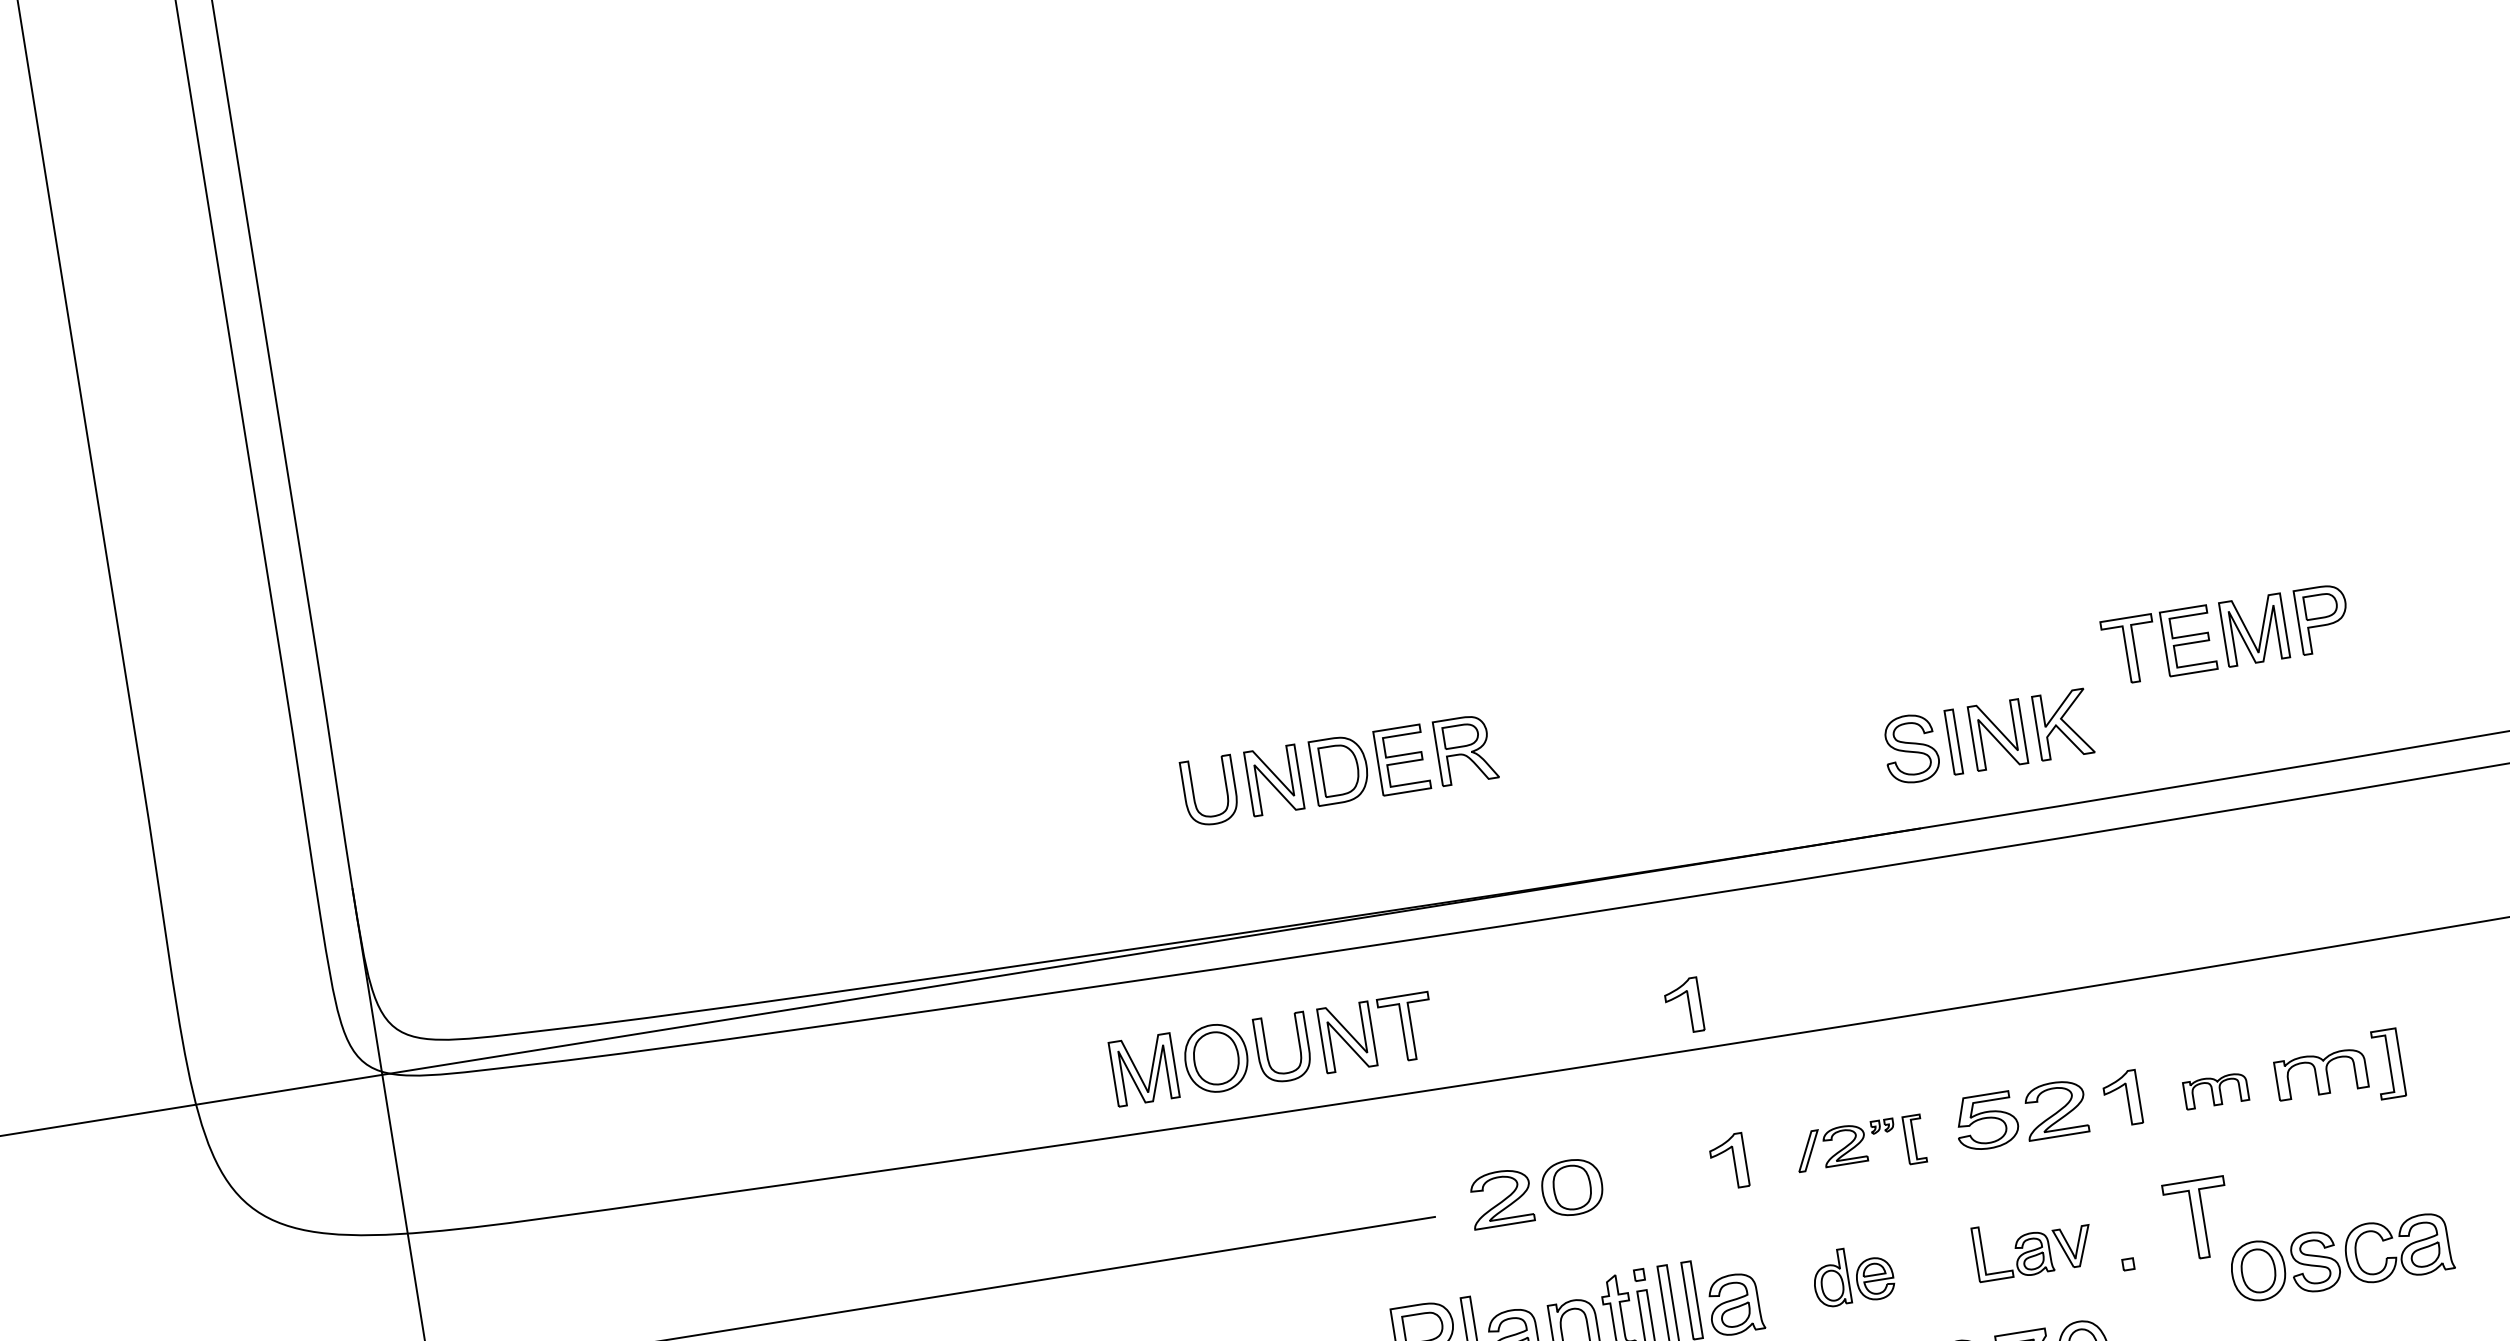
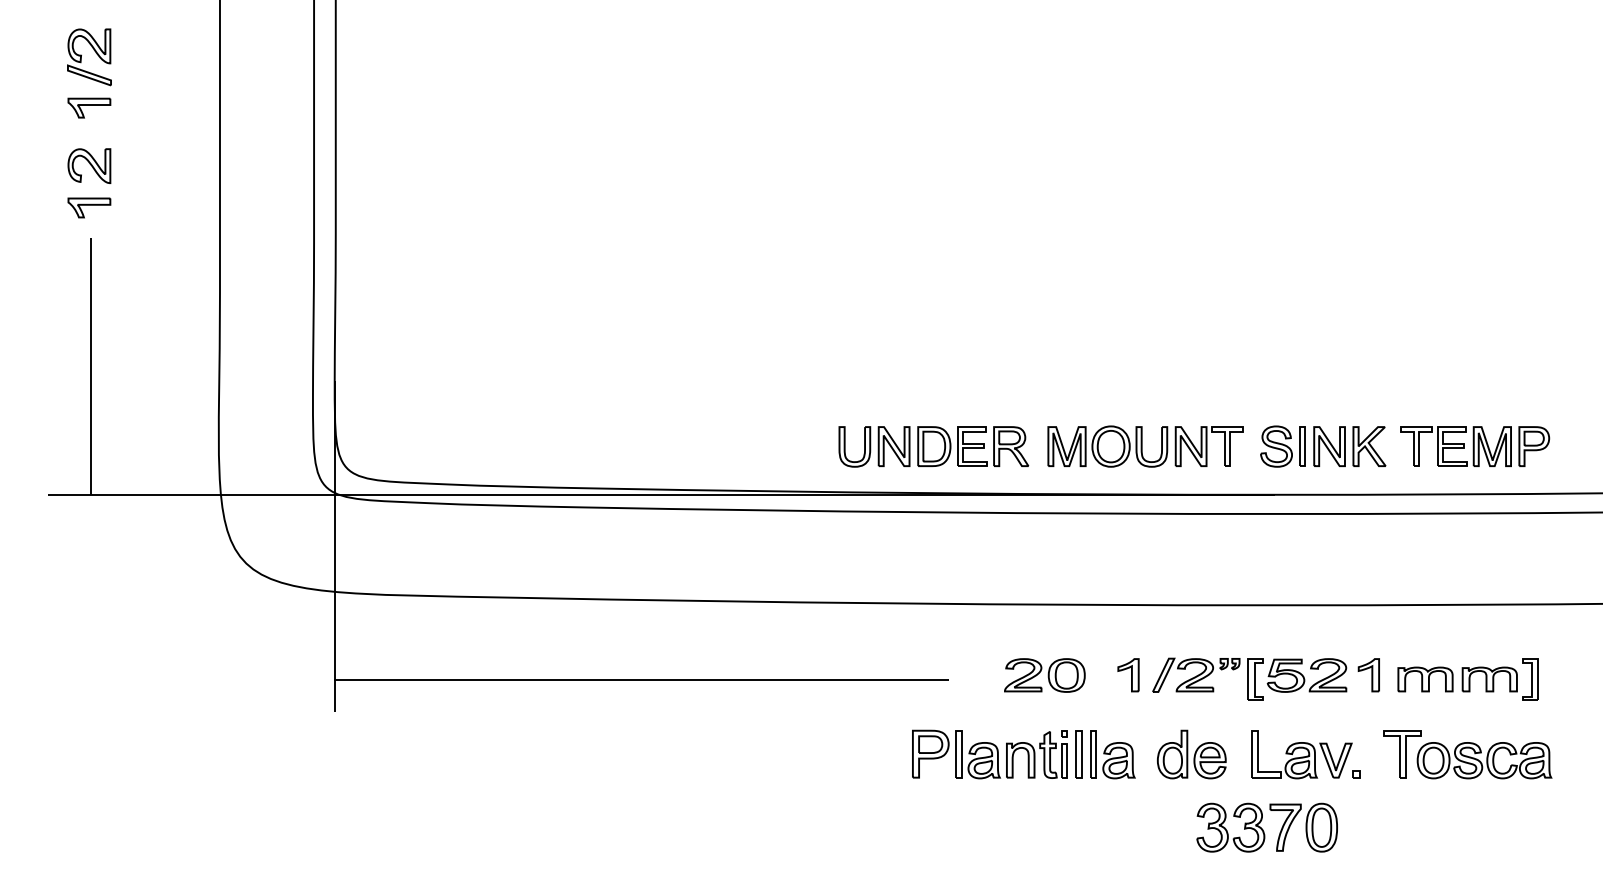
part: (2226, 634) -> (1475, 446), moved
part: (1338, 769) -> (933, 446), moved
part: (1683, 1006) -> (1116, 578), removed
part: (1272, 1049) -> (1145, 446), moved
part: (2216, 1091) -> (1425, 679), size x1.43
part: (1859, 1146) -> (1207, 678), size x1.43
part: (1535, 1193) -> (1044, 675), moved
part: (2032, 1246) -> (1301, 754), size x1.43
part: (2341, 1257) -> (1484, 760), moved
part: (1852, 1275) -> (1191, 754), size x1.43

